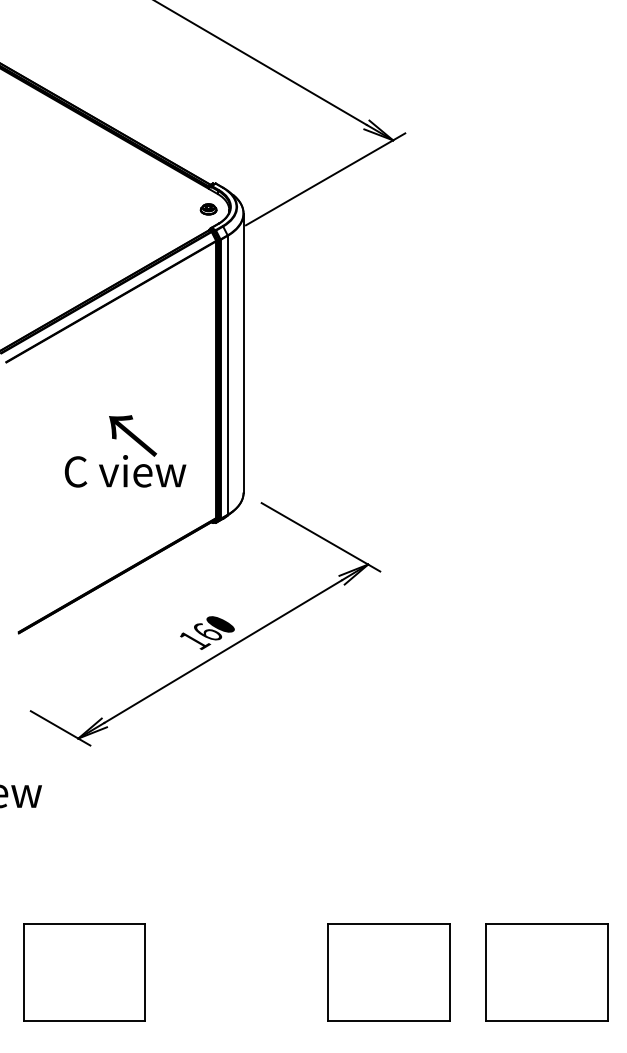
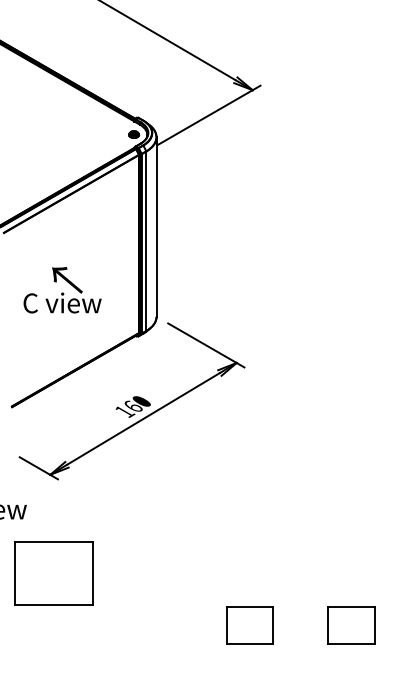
text: (125, 451) -> (62, 290), moved
part: (83, 972) -> (53, 573), moved
part: (388, 972) -> (249, 625), size x0.6
part: (546, 972) -> (351, 625), size x0.6

